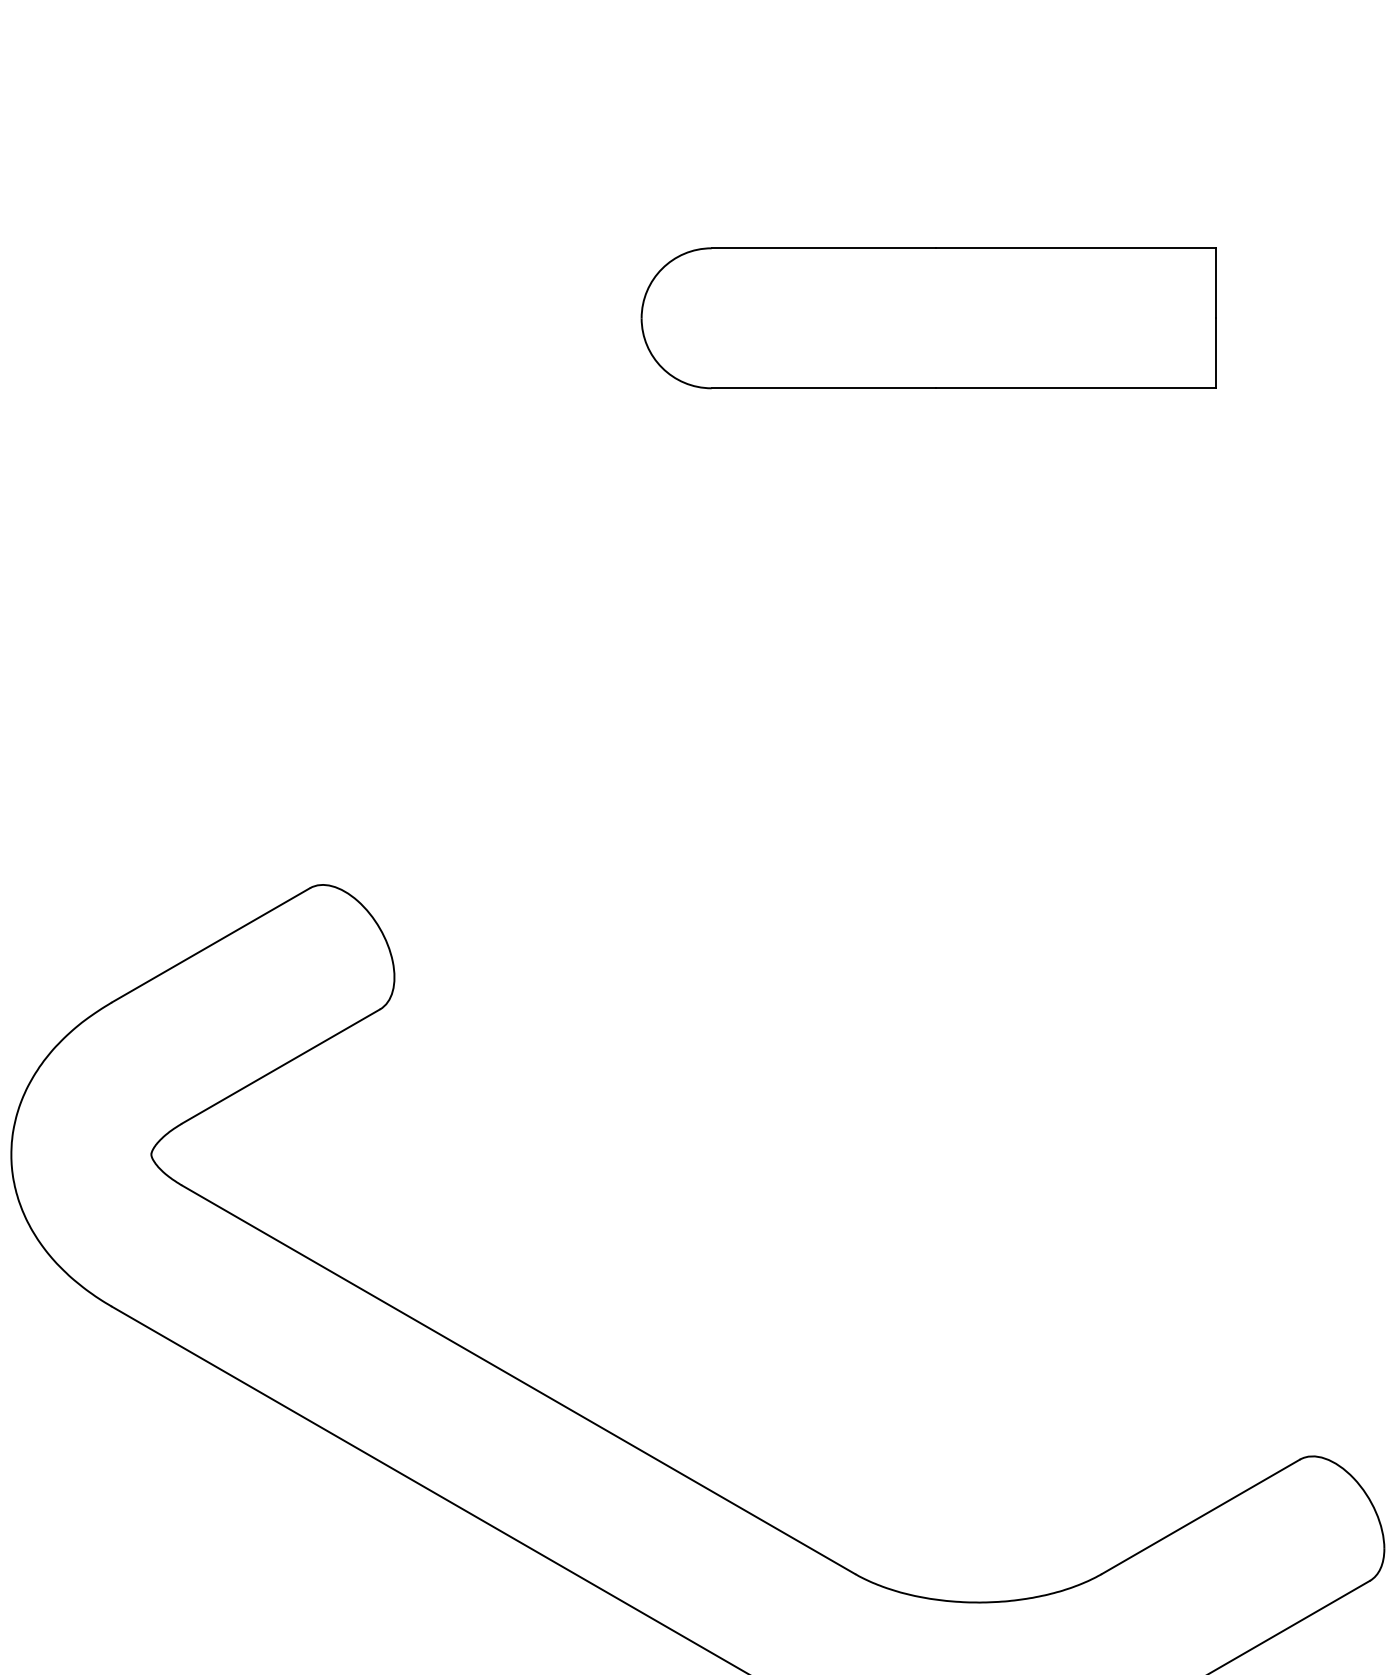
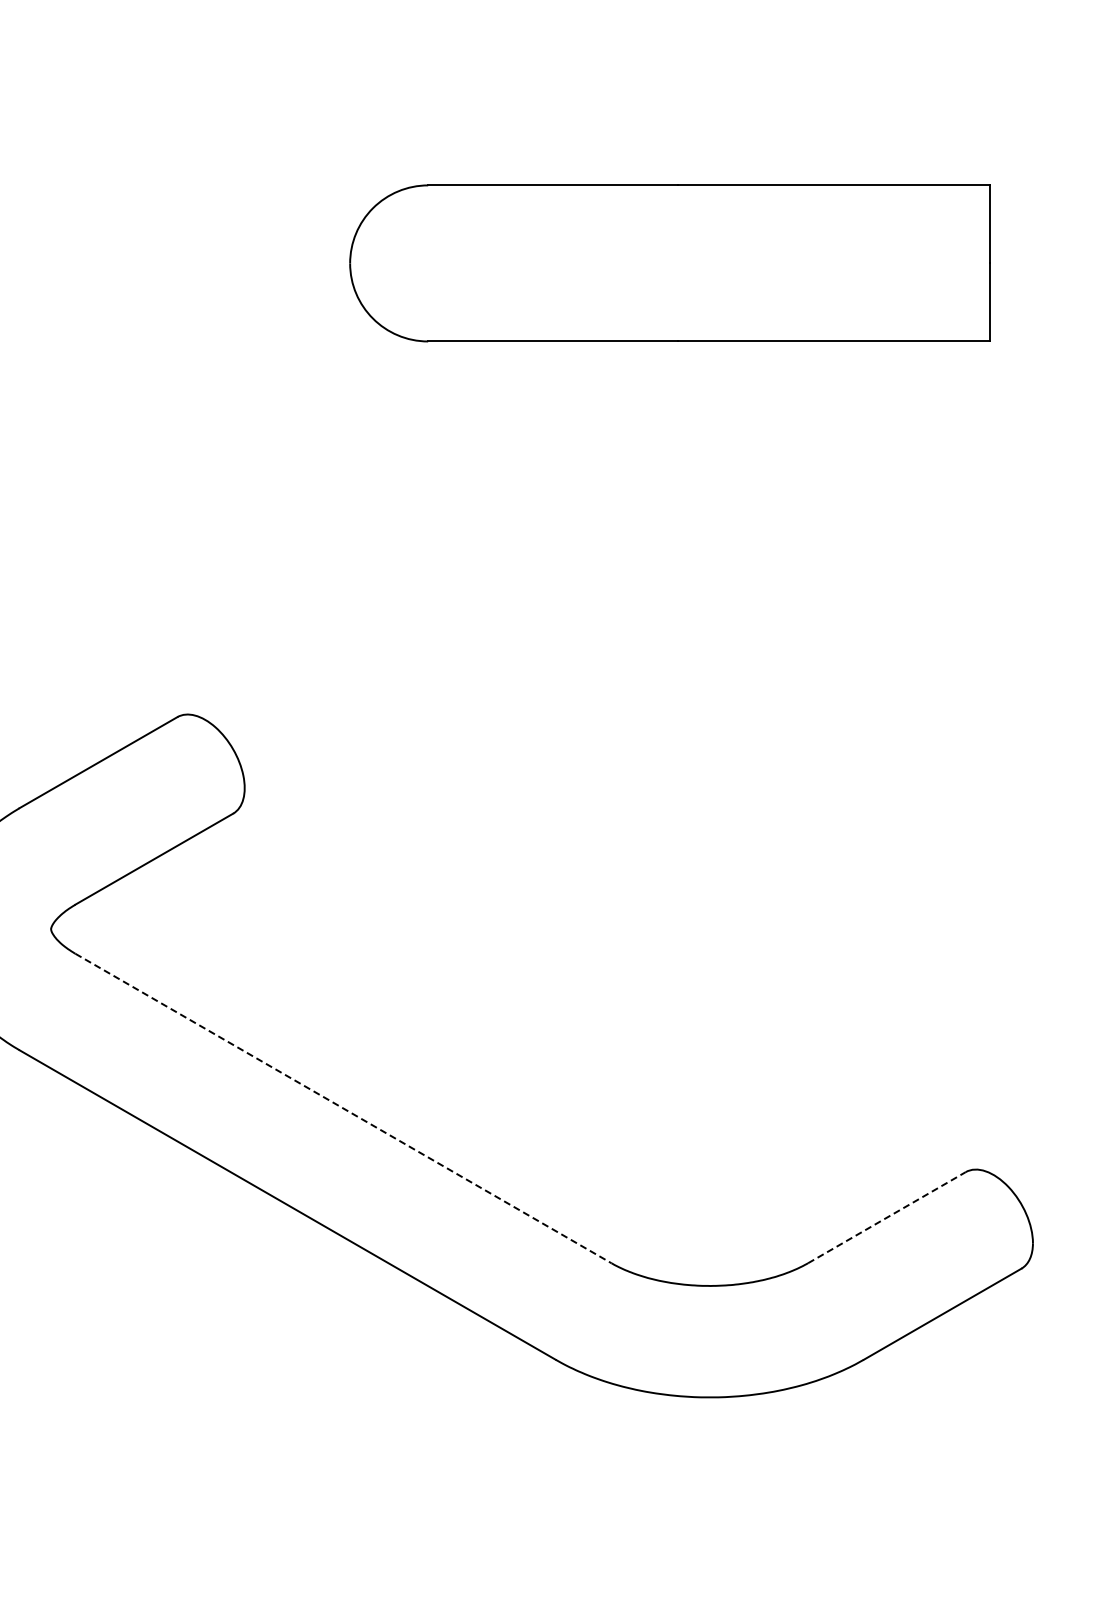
part: (927, 317) -> (669, 262), size x1.4
line: (518, 1379) -> (343, 1108), solid -> dashed
line: (1201, 1516) -> (887, 1217), solid -> dashed

